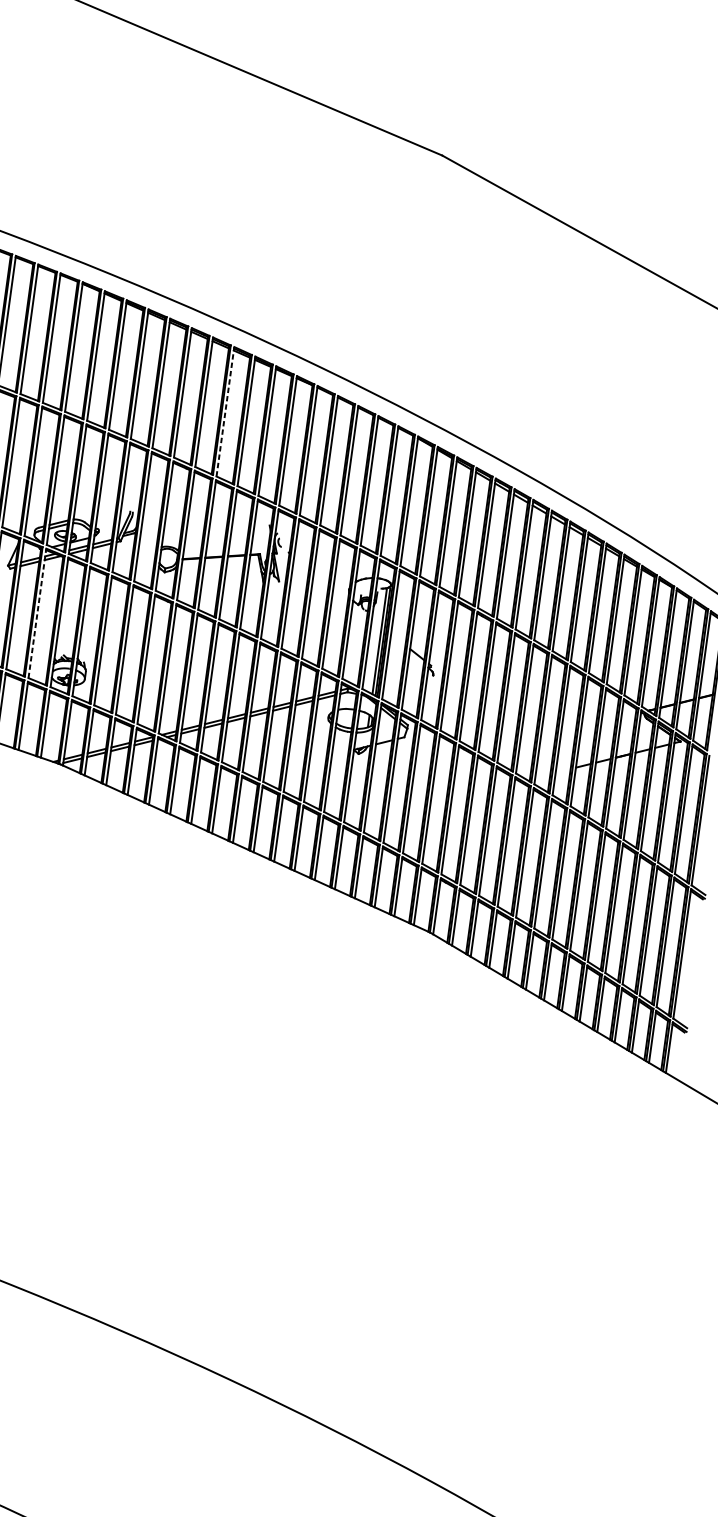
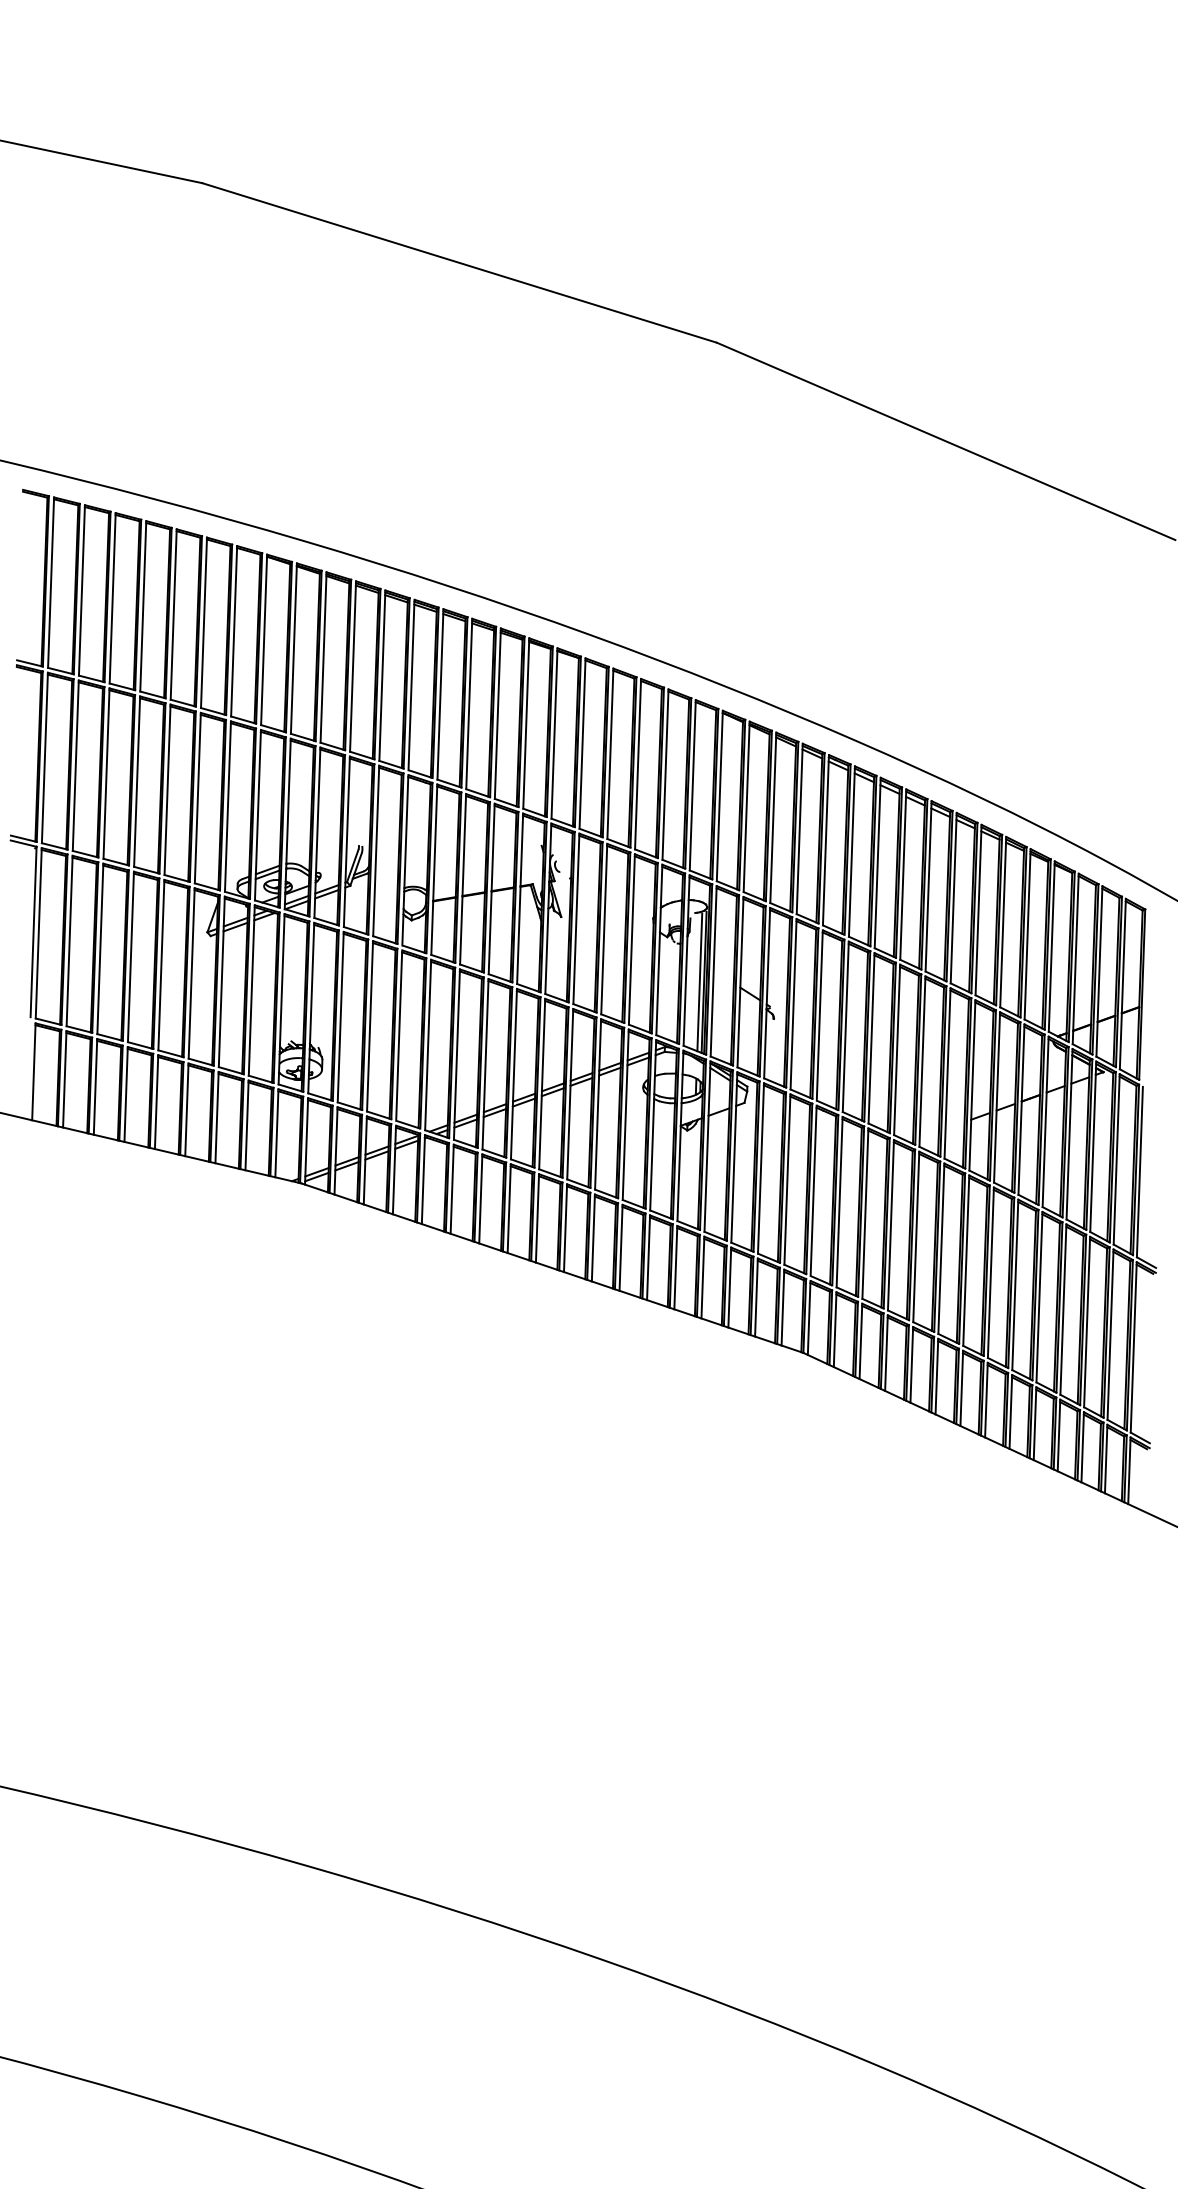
line: (225, 411) -> (469, 703), dashed -> solid
line: (37, 613) -> (251, 990), dashed -> solid

